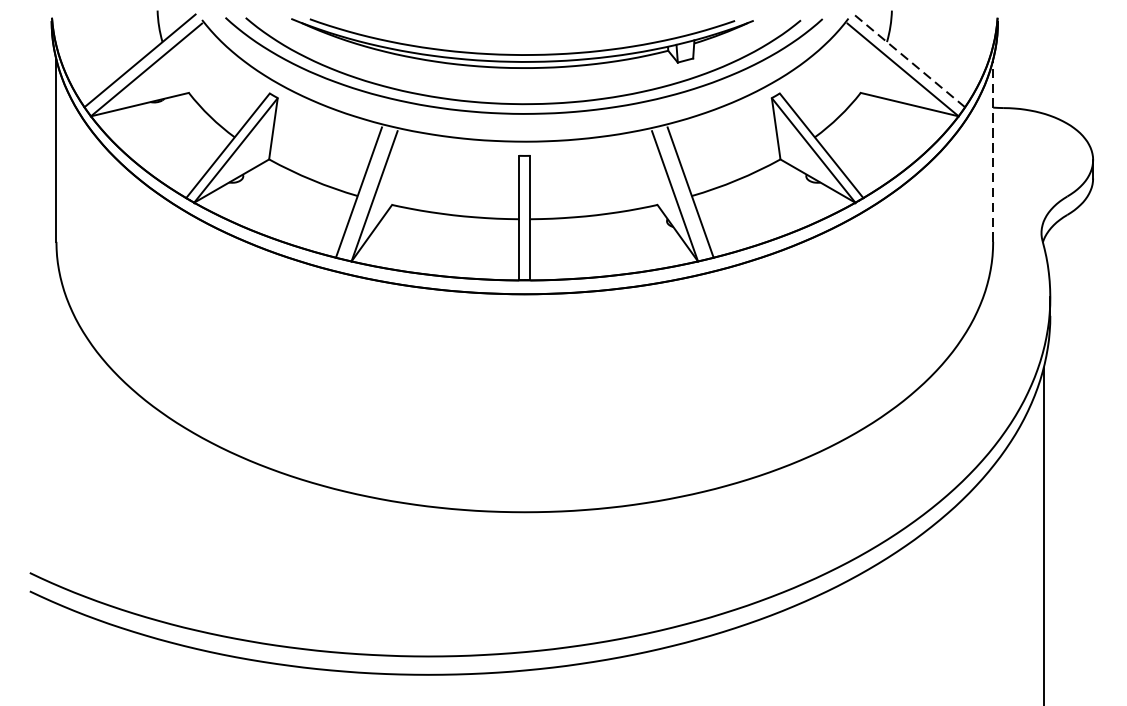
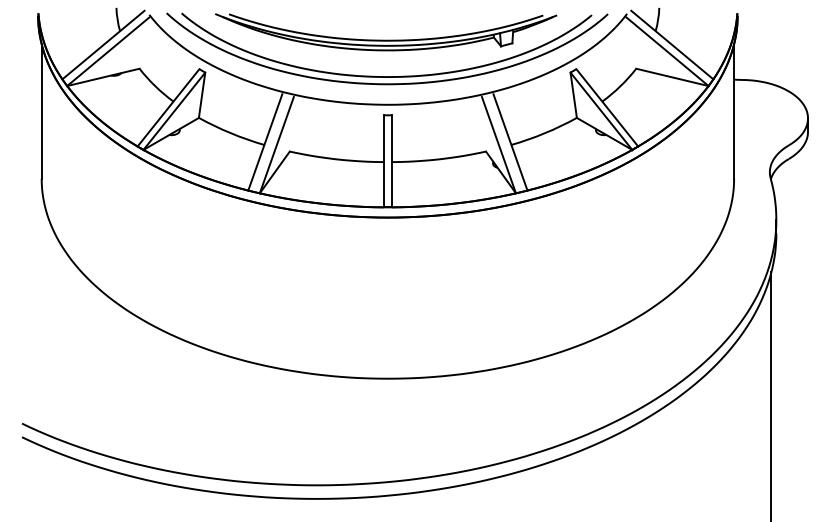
line: (909, 61) -> (672, 45), dashed -> solid
line: (993, 150) -> (734, 111), dashed -> solid

